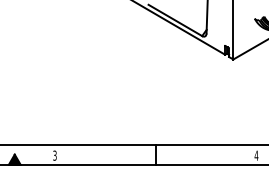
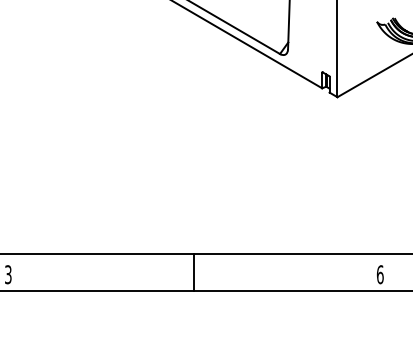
text: (256, 155) -> (380, 274), 4 -> 6

